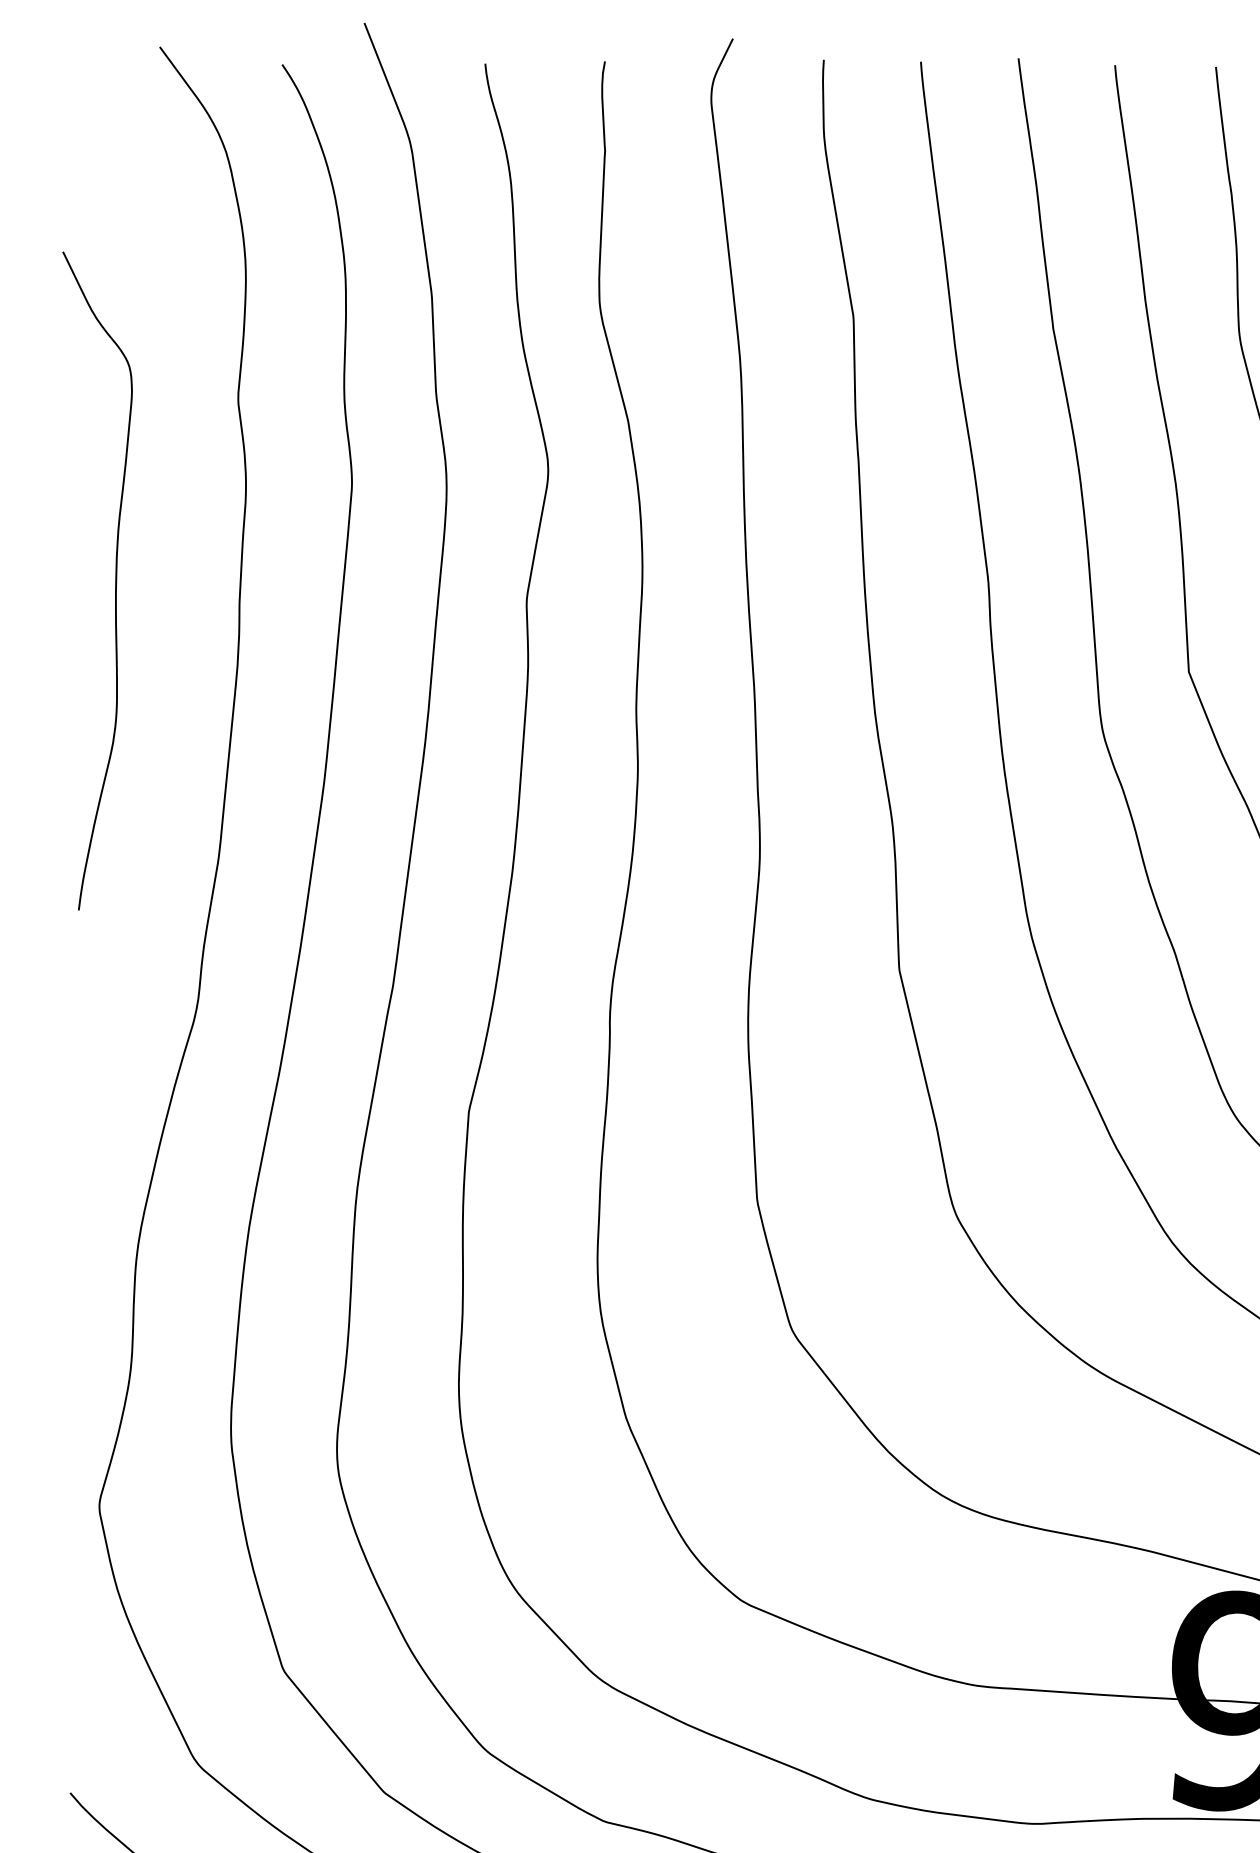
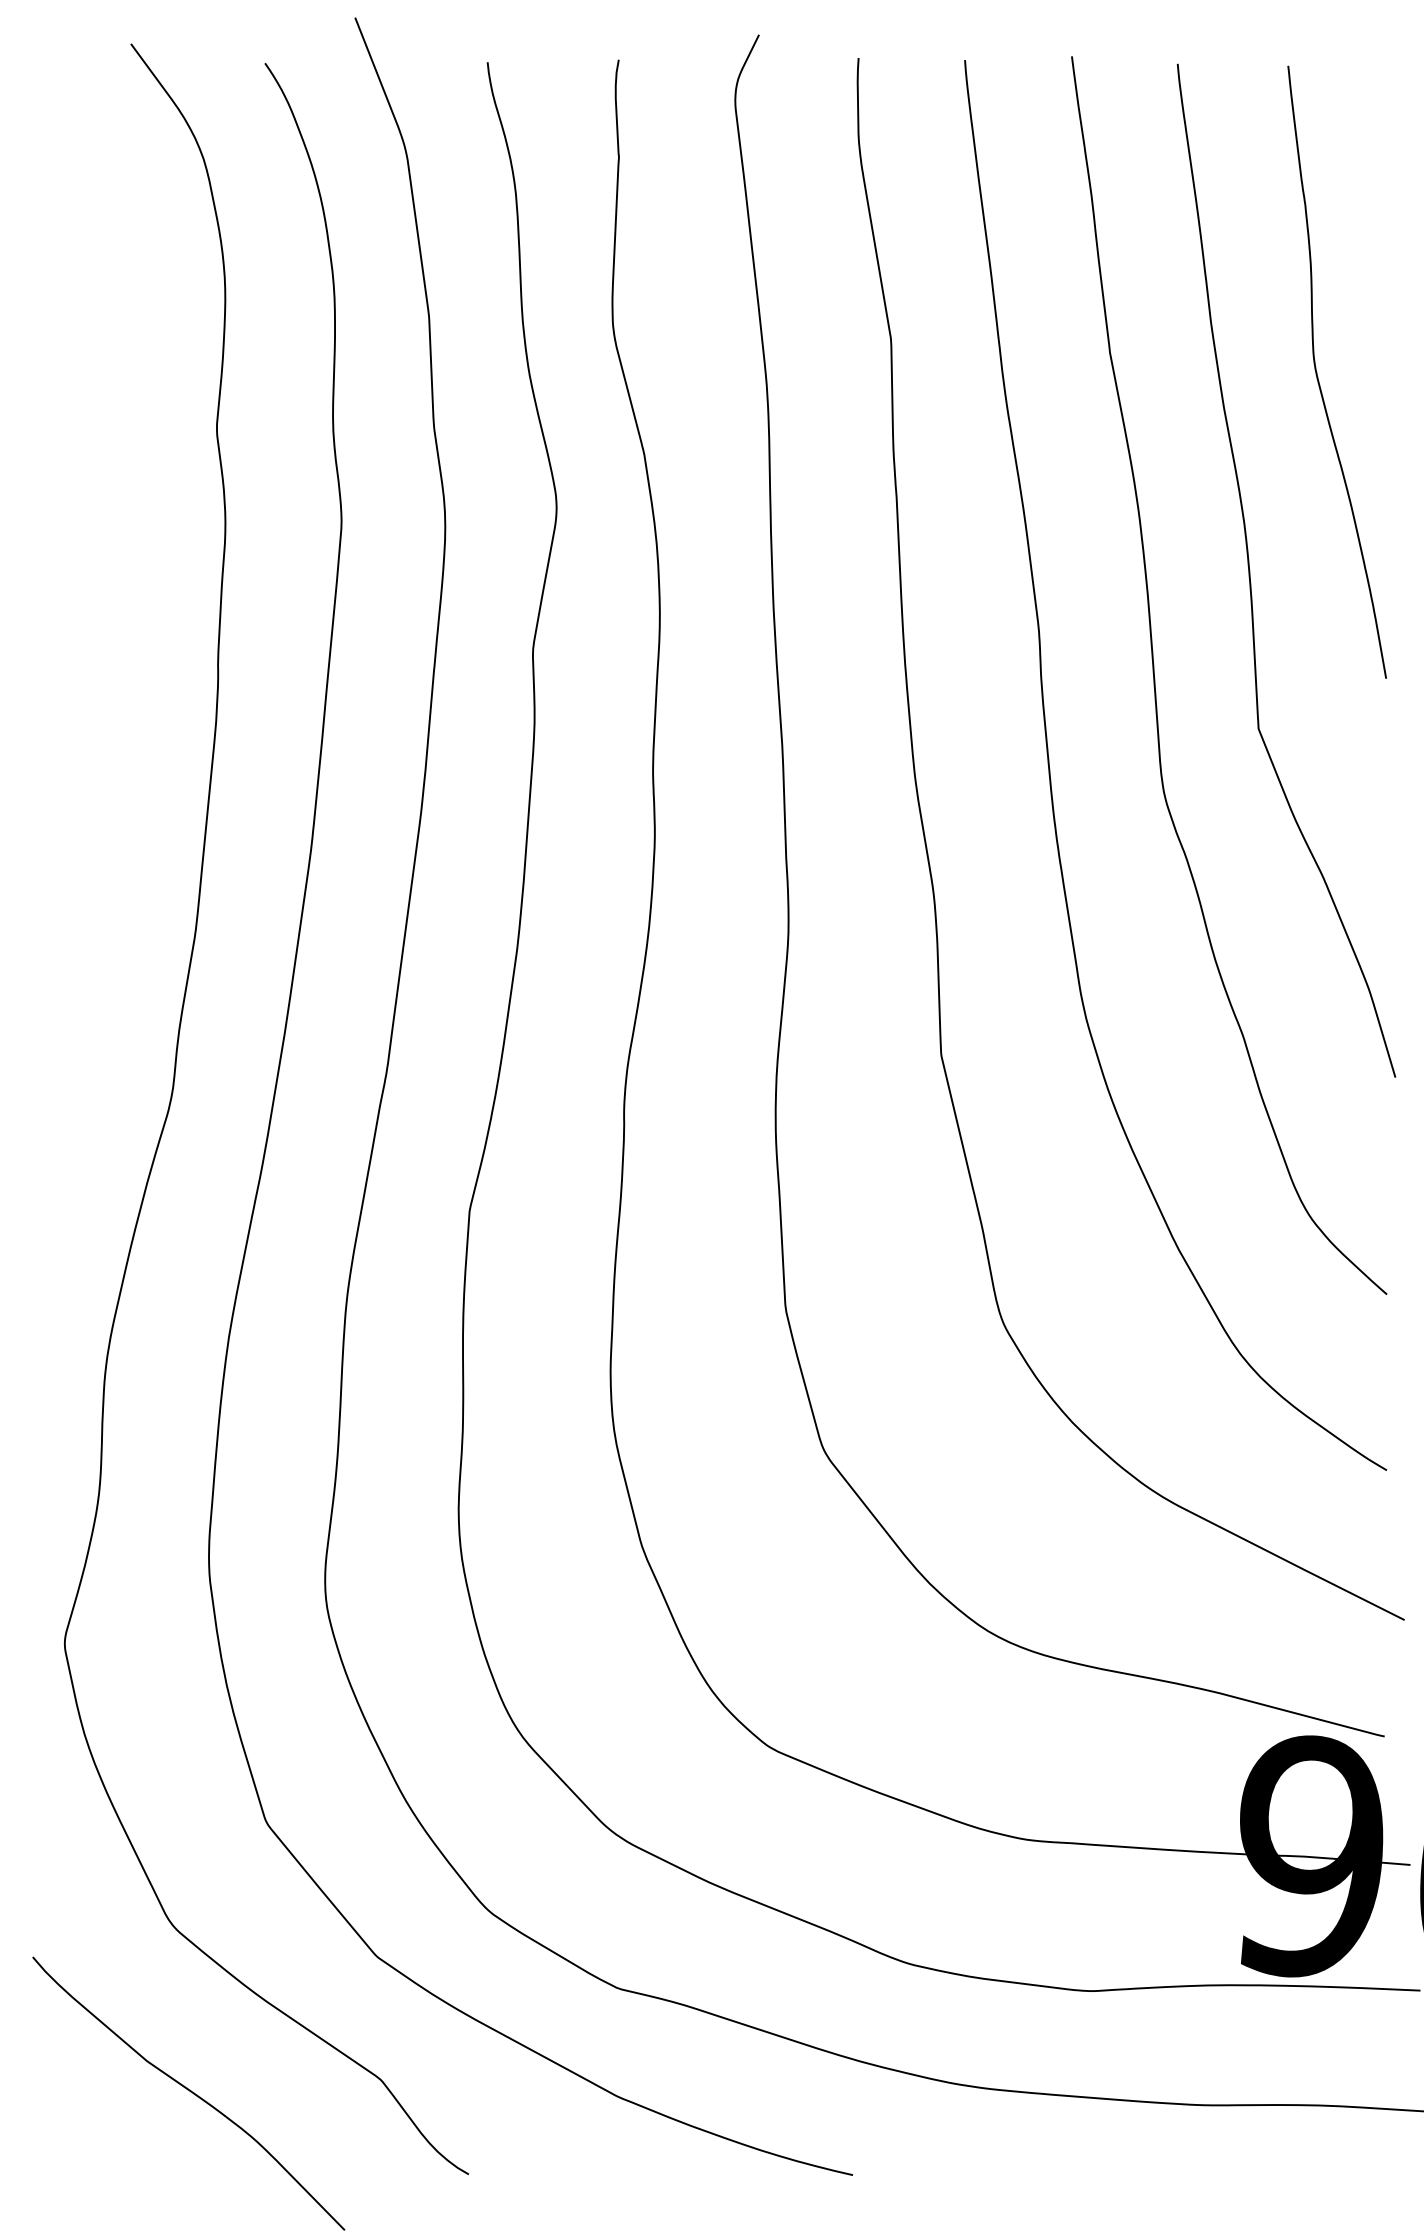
curve: (115, 581) -> (82, 629), removed

